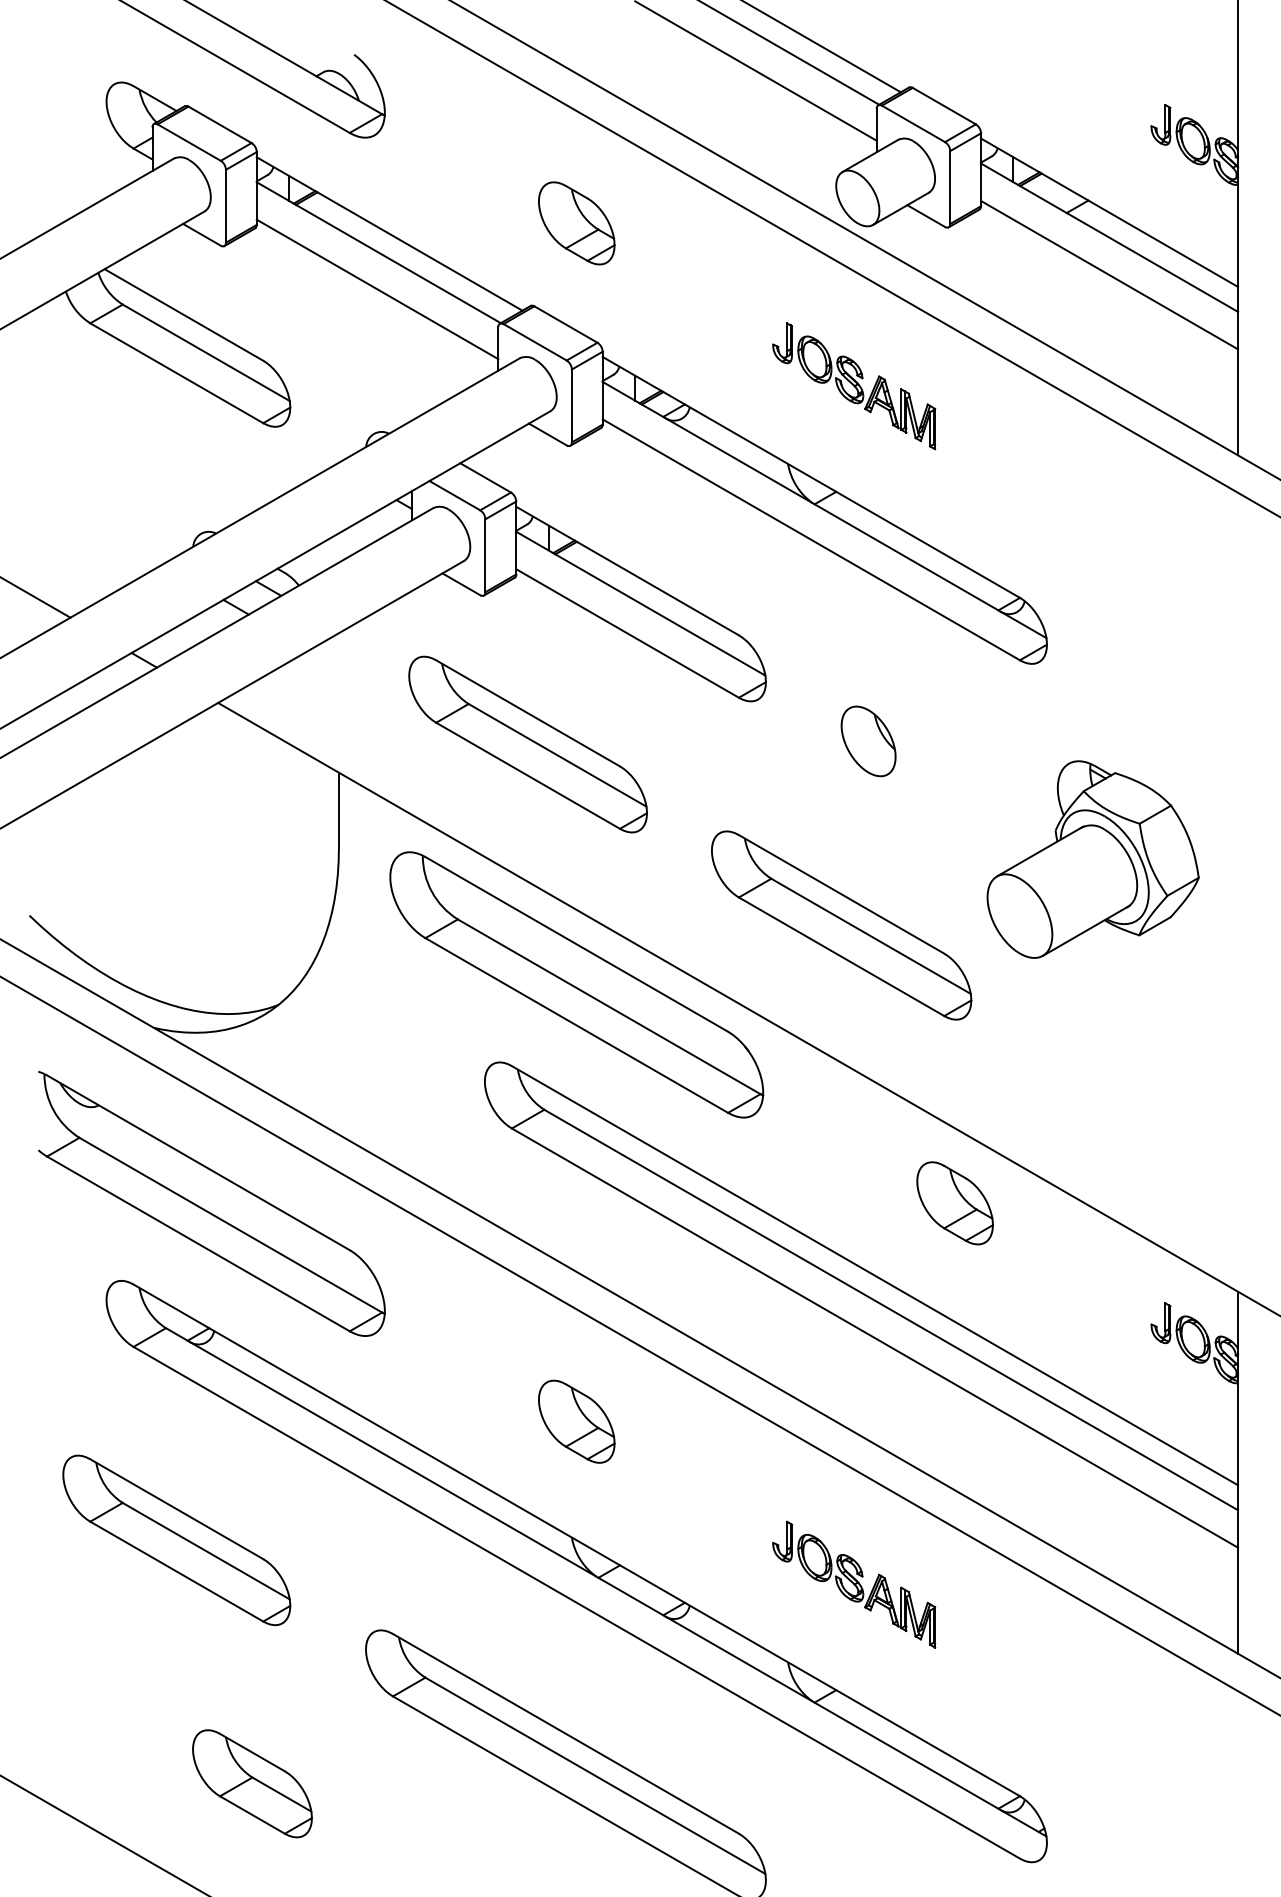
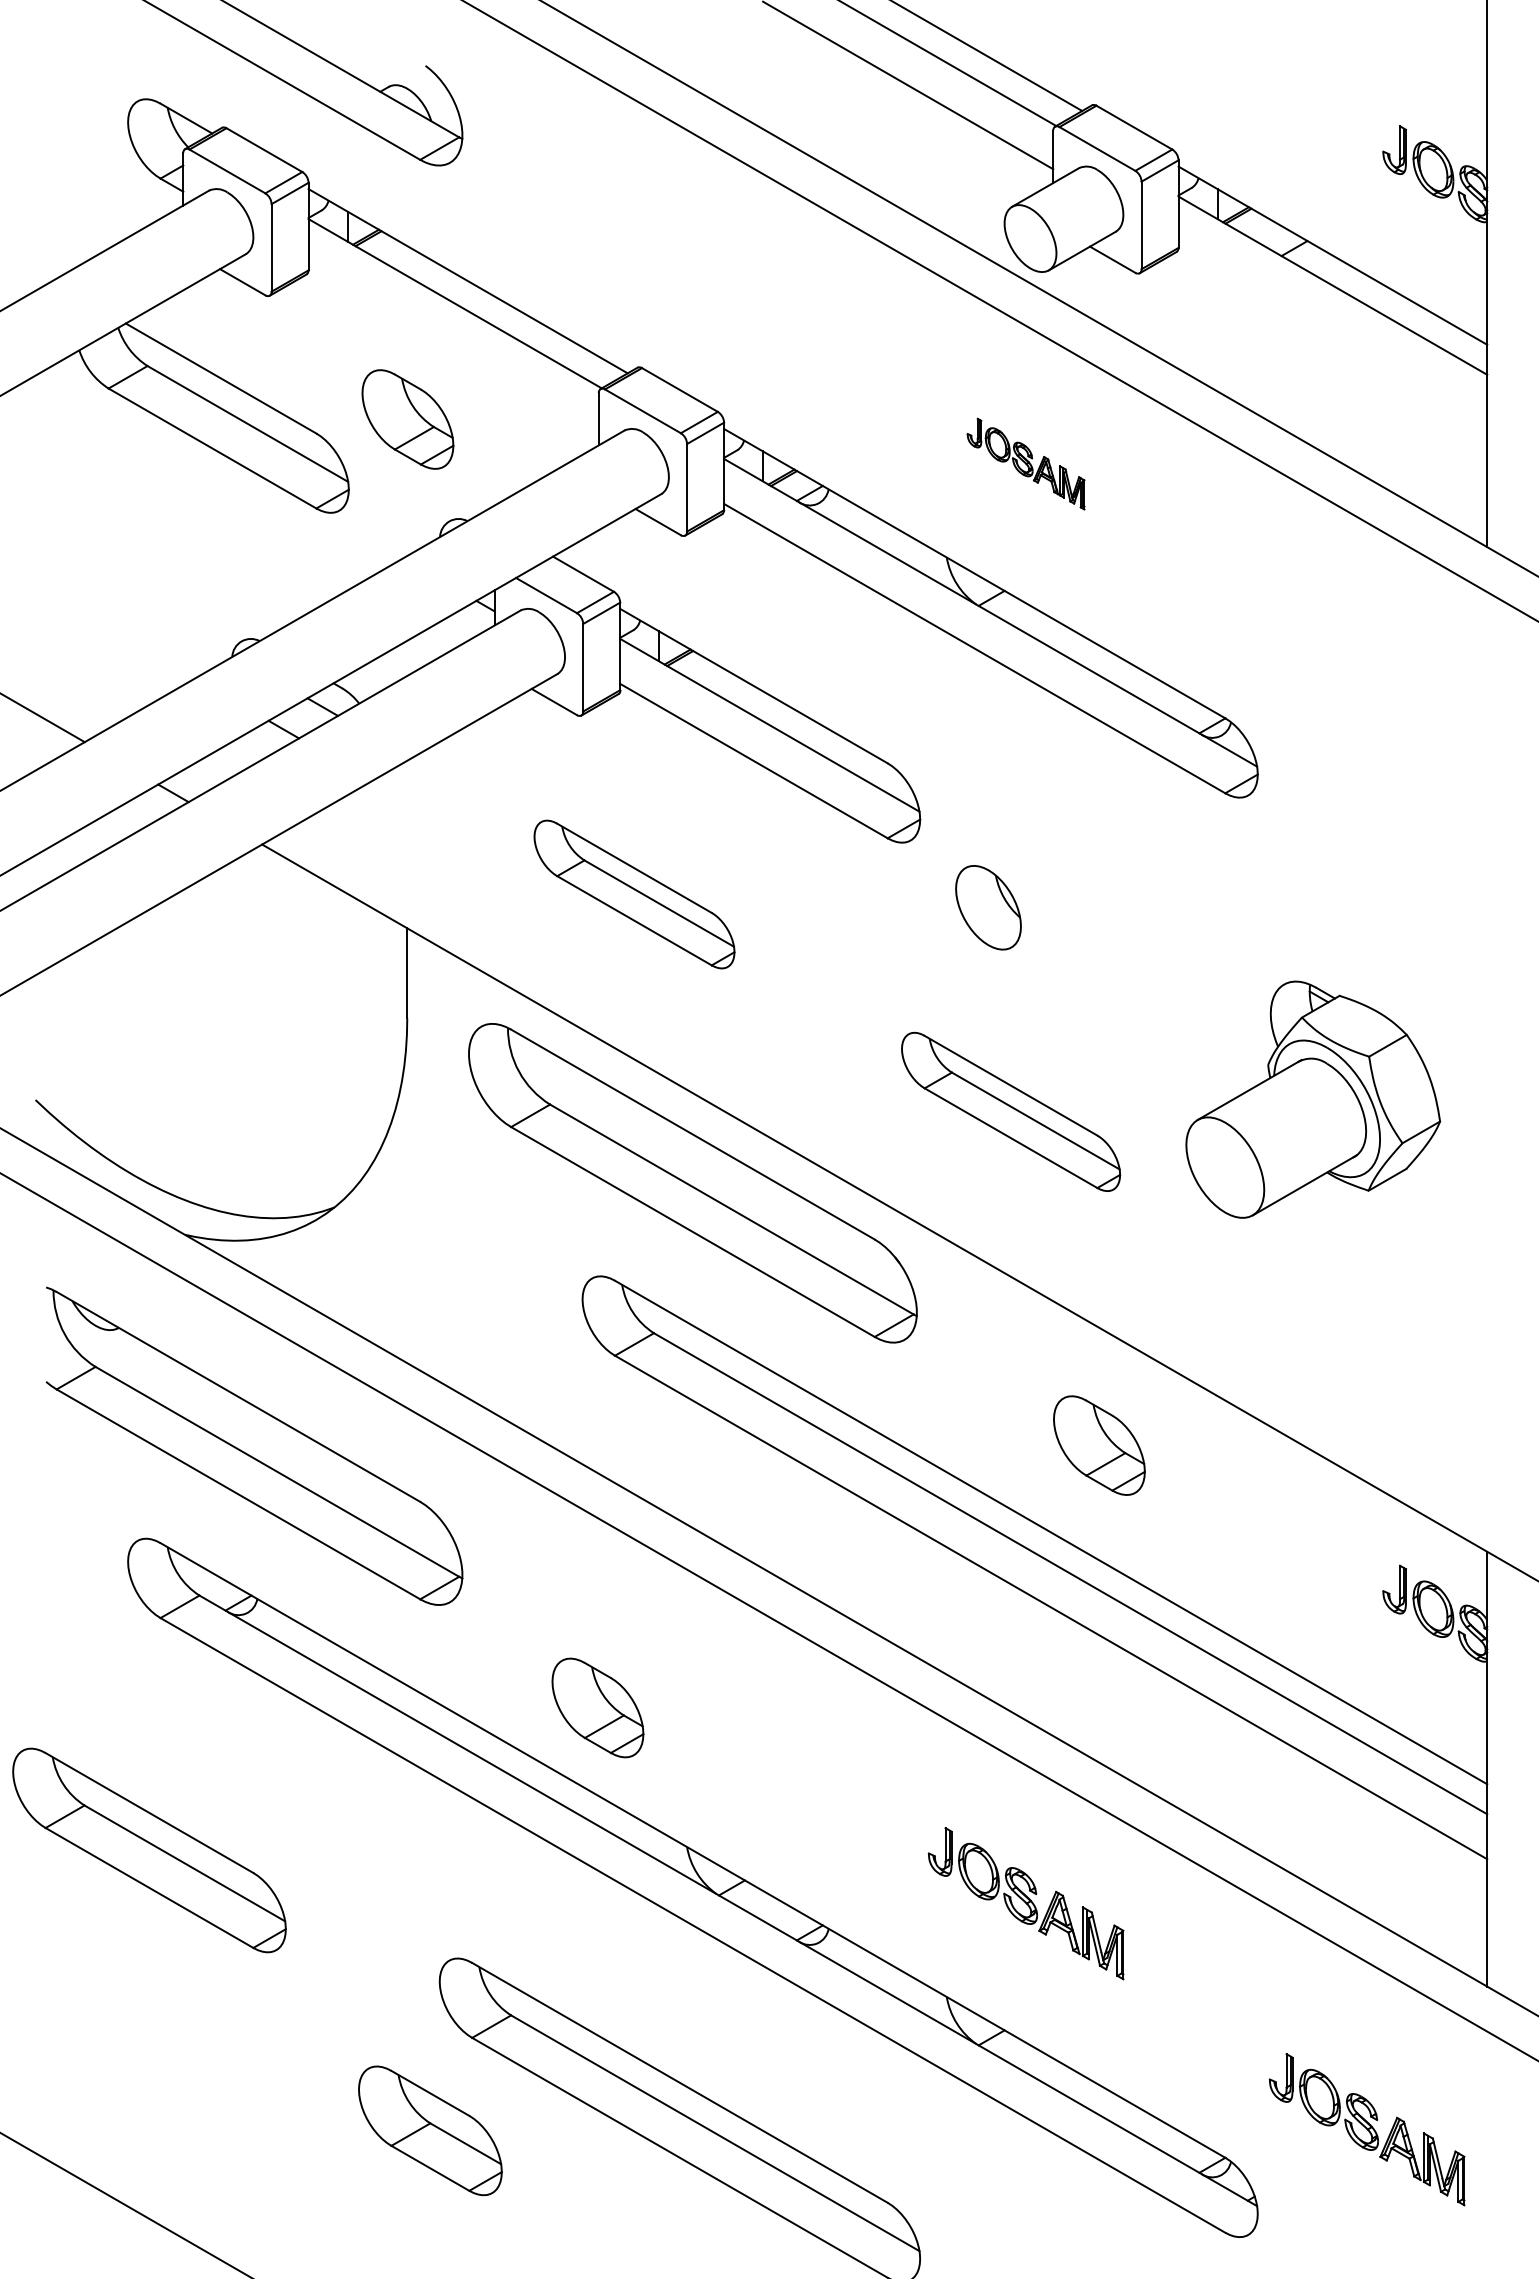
part: (576, 223) -> (407, 419), moved
line: (1109, 275) -> (1332, 330), removed
line: (377, 289) -> (453, 347), removed
part: (853, 385) -> (1025, 463), size x0.6
part: (868, 741) -> (988, 907), moved
part: (528, 744) -> (634, 894), size x0.7
part: (1093, 859) -> (1313, 1099), moved
part: (841, 925) -> (1010, 1111), size x0.7
part: (955, 1203) -> (1099, 1445), moved
part: (576, 1421) -> (597, 1707), moved
part: (176, 1540) -> (149, 1850), moved
part: (1137, 1772) -> (1366, 2129), added
part: (252, 1783) -> (430, 2130), moved

